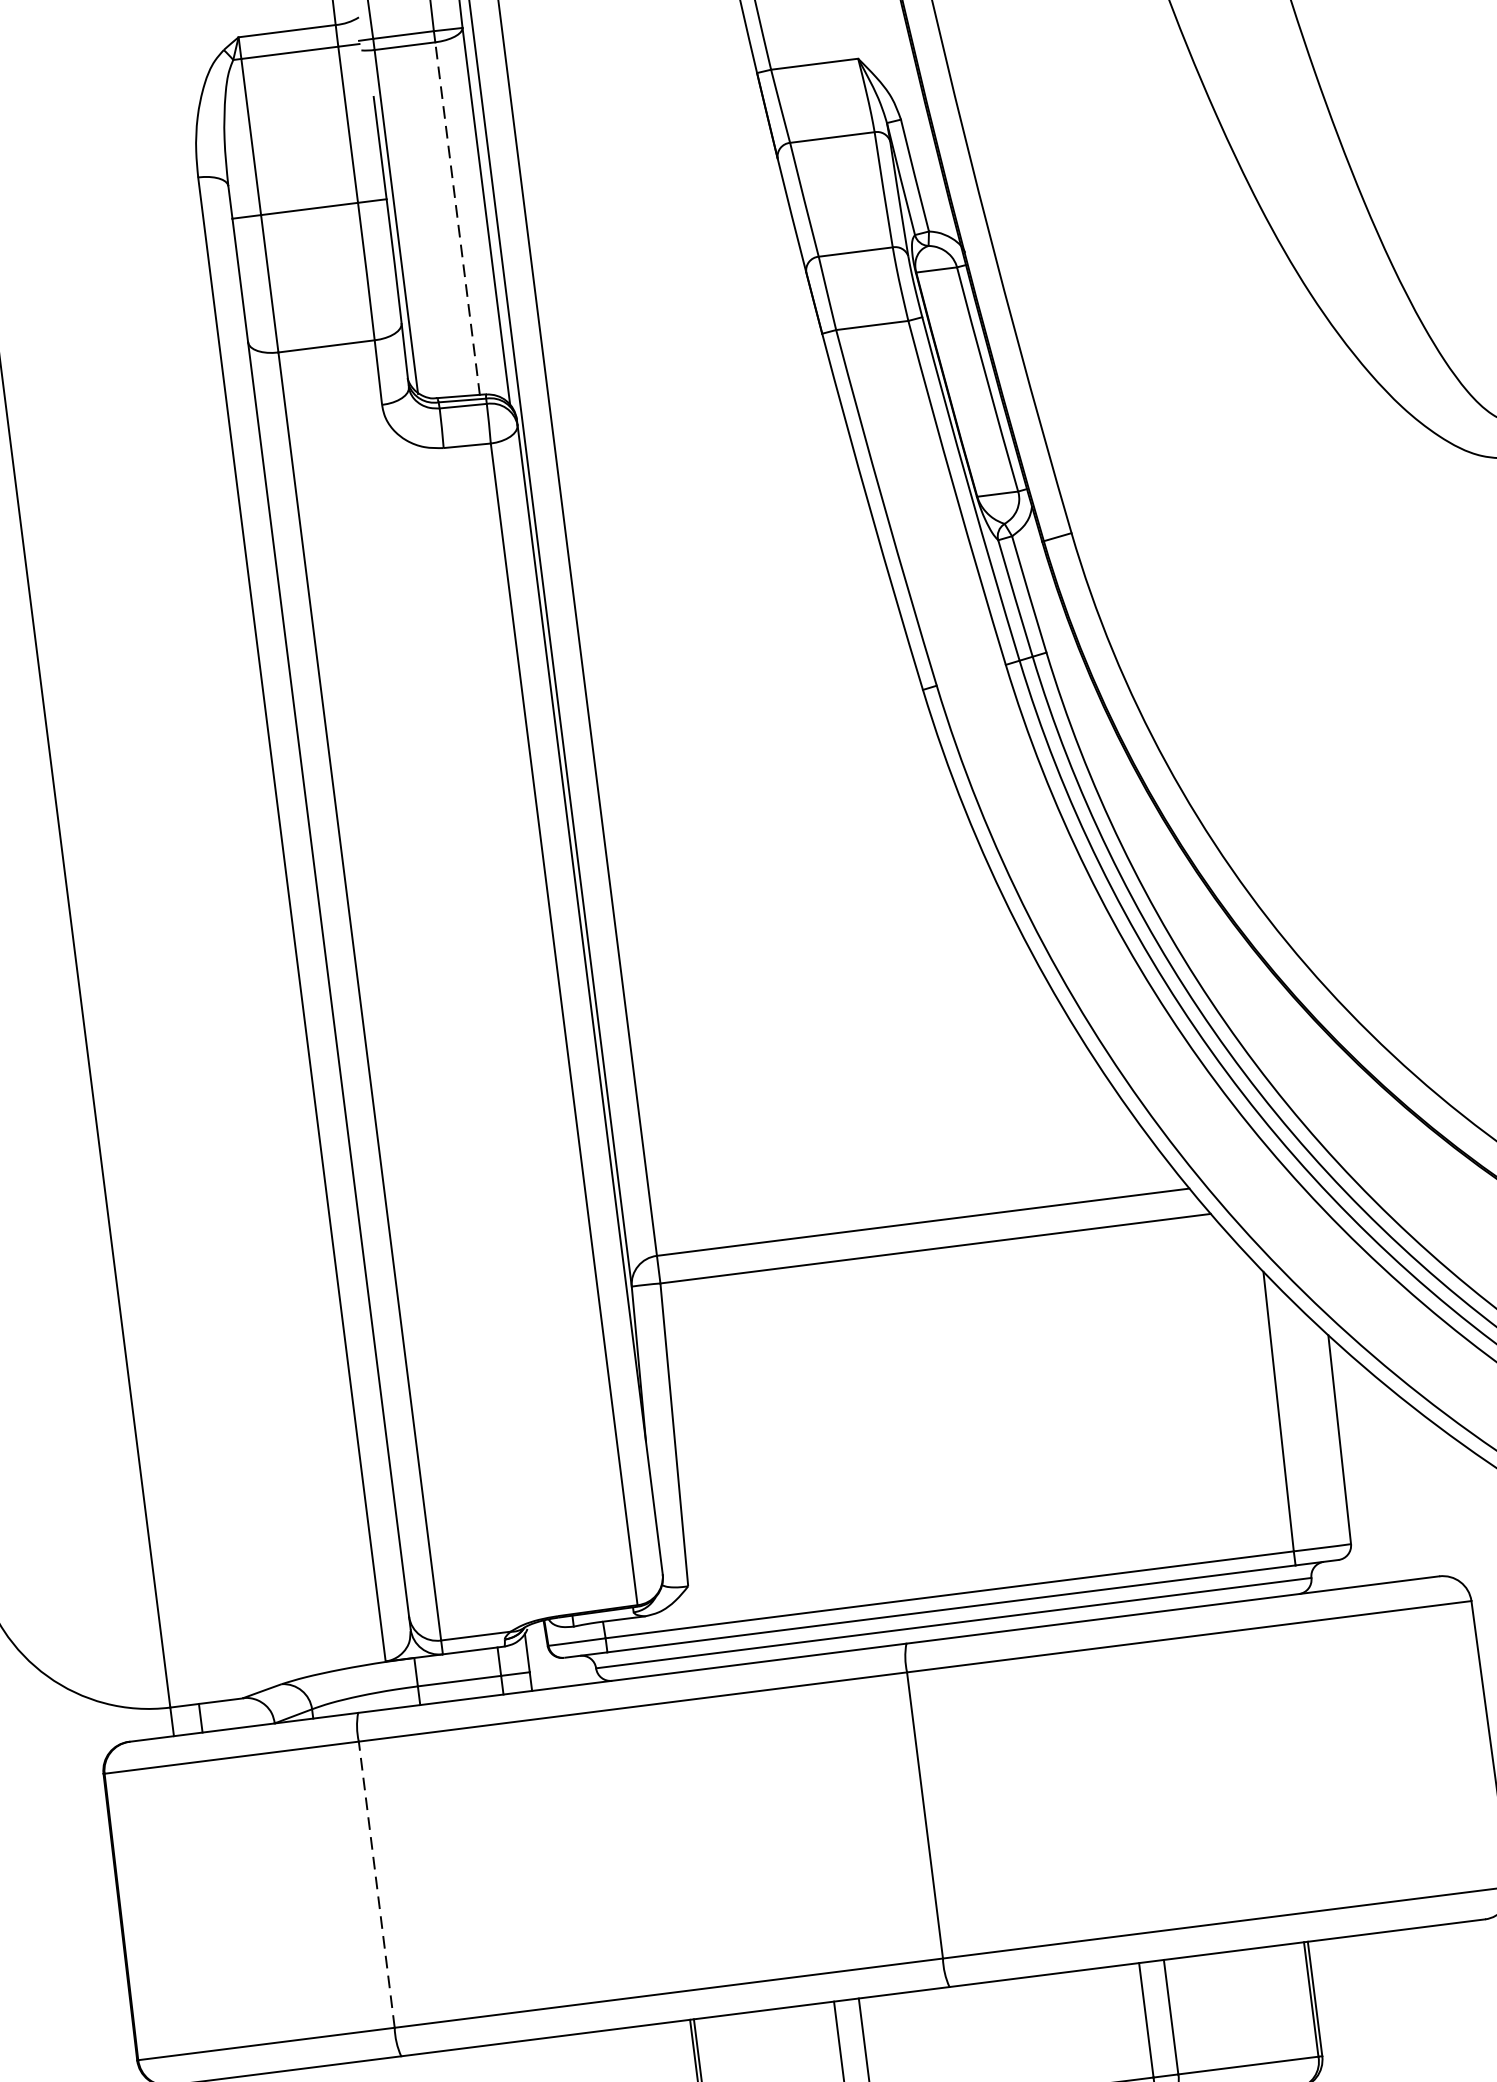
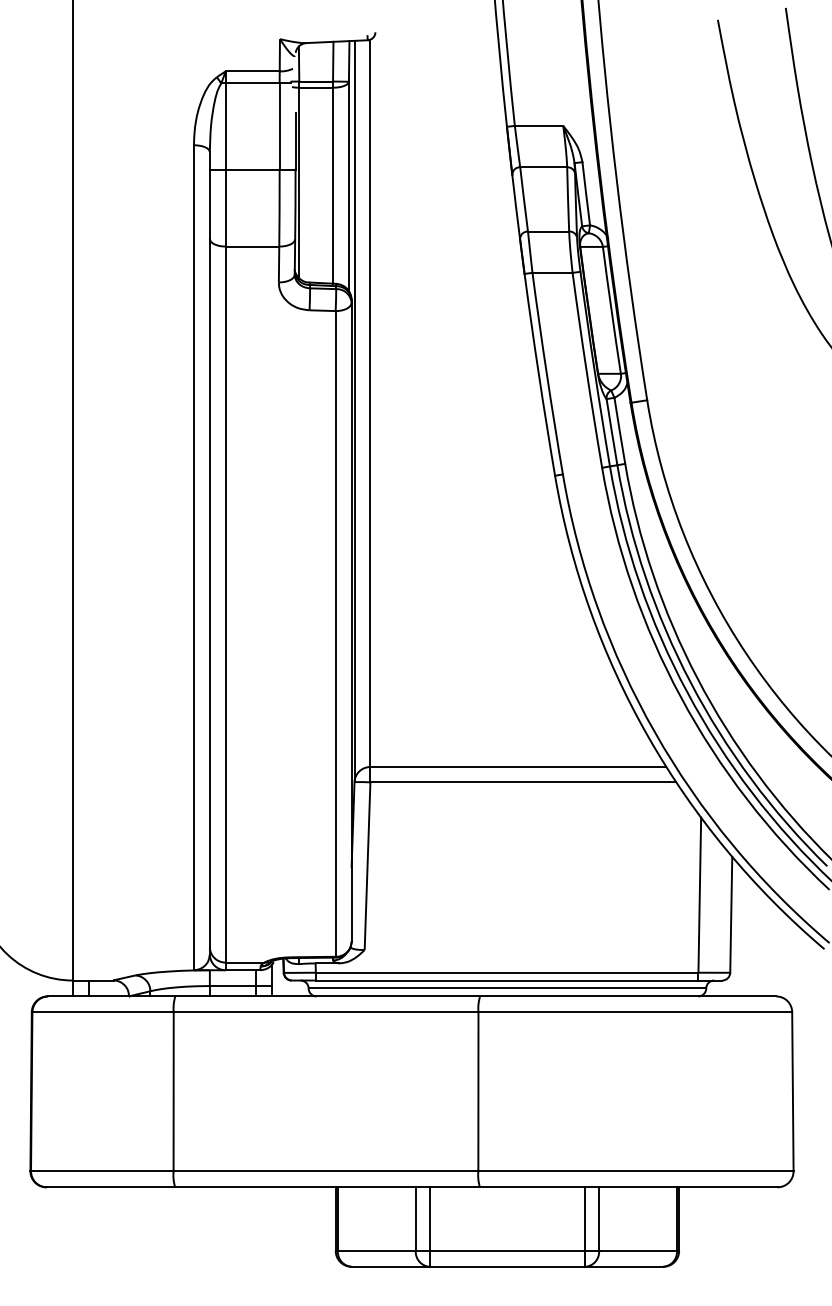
line: (458, 218) -> (333, 185), dashed -> solid
line: (376, 1884) -> (173, 1091), dashed -> solid

